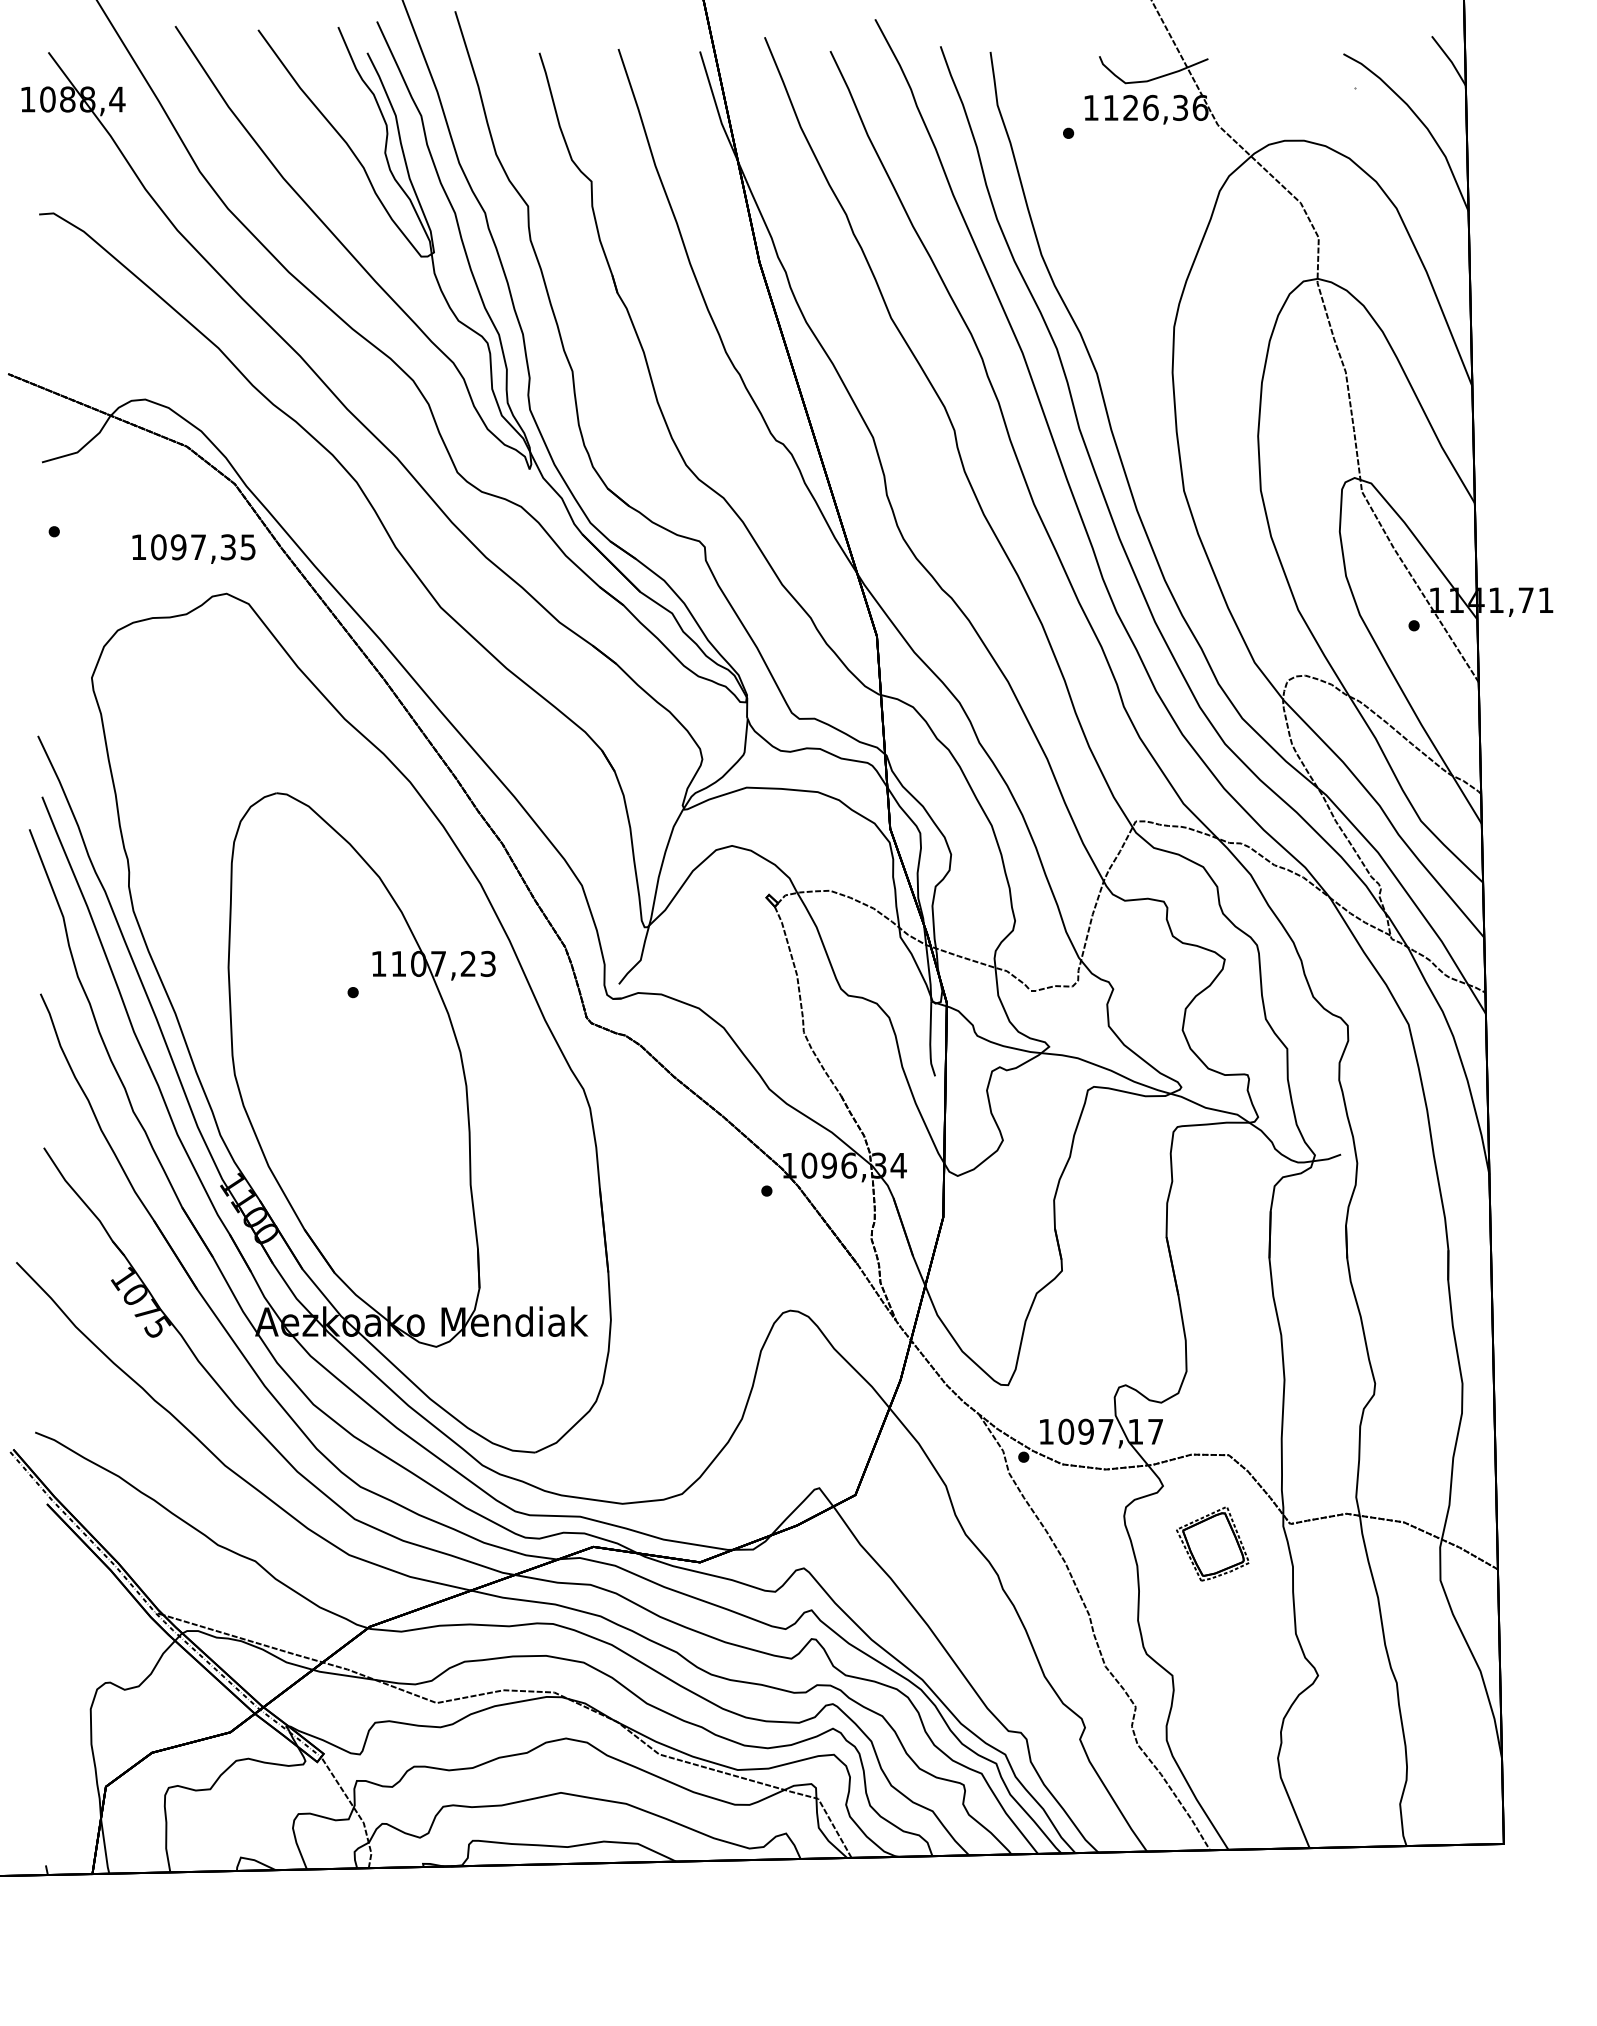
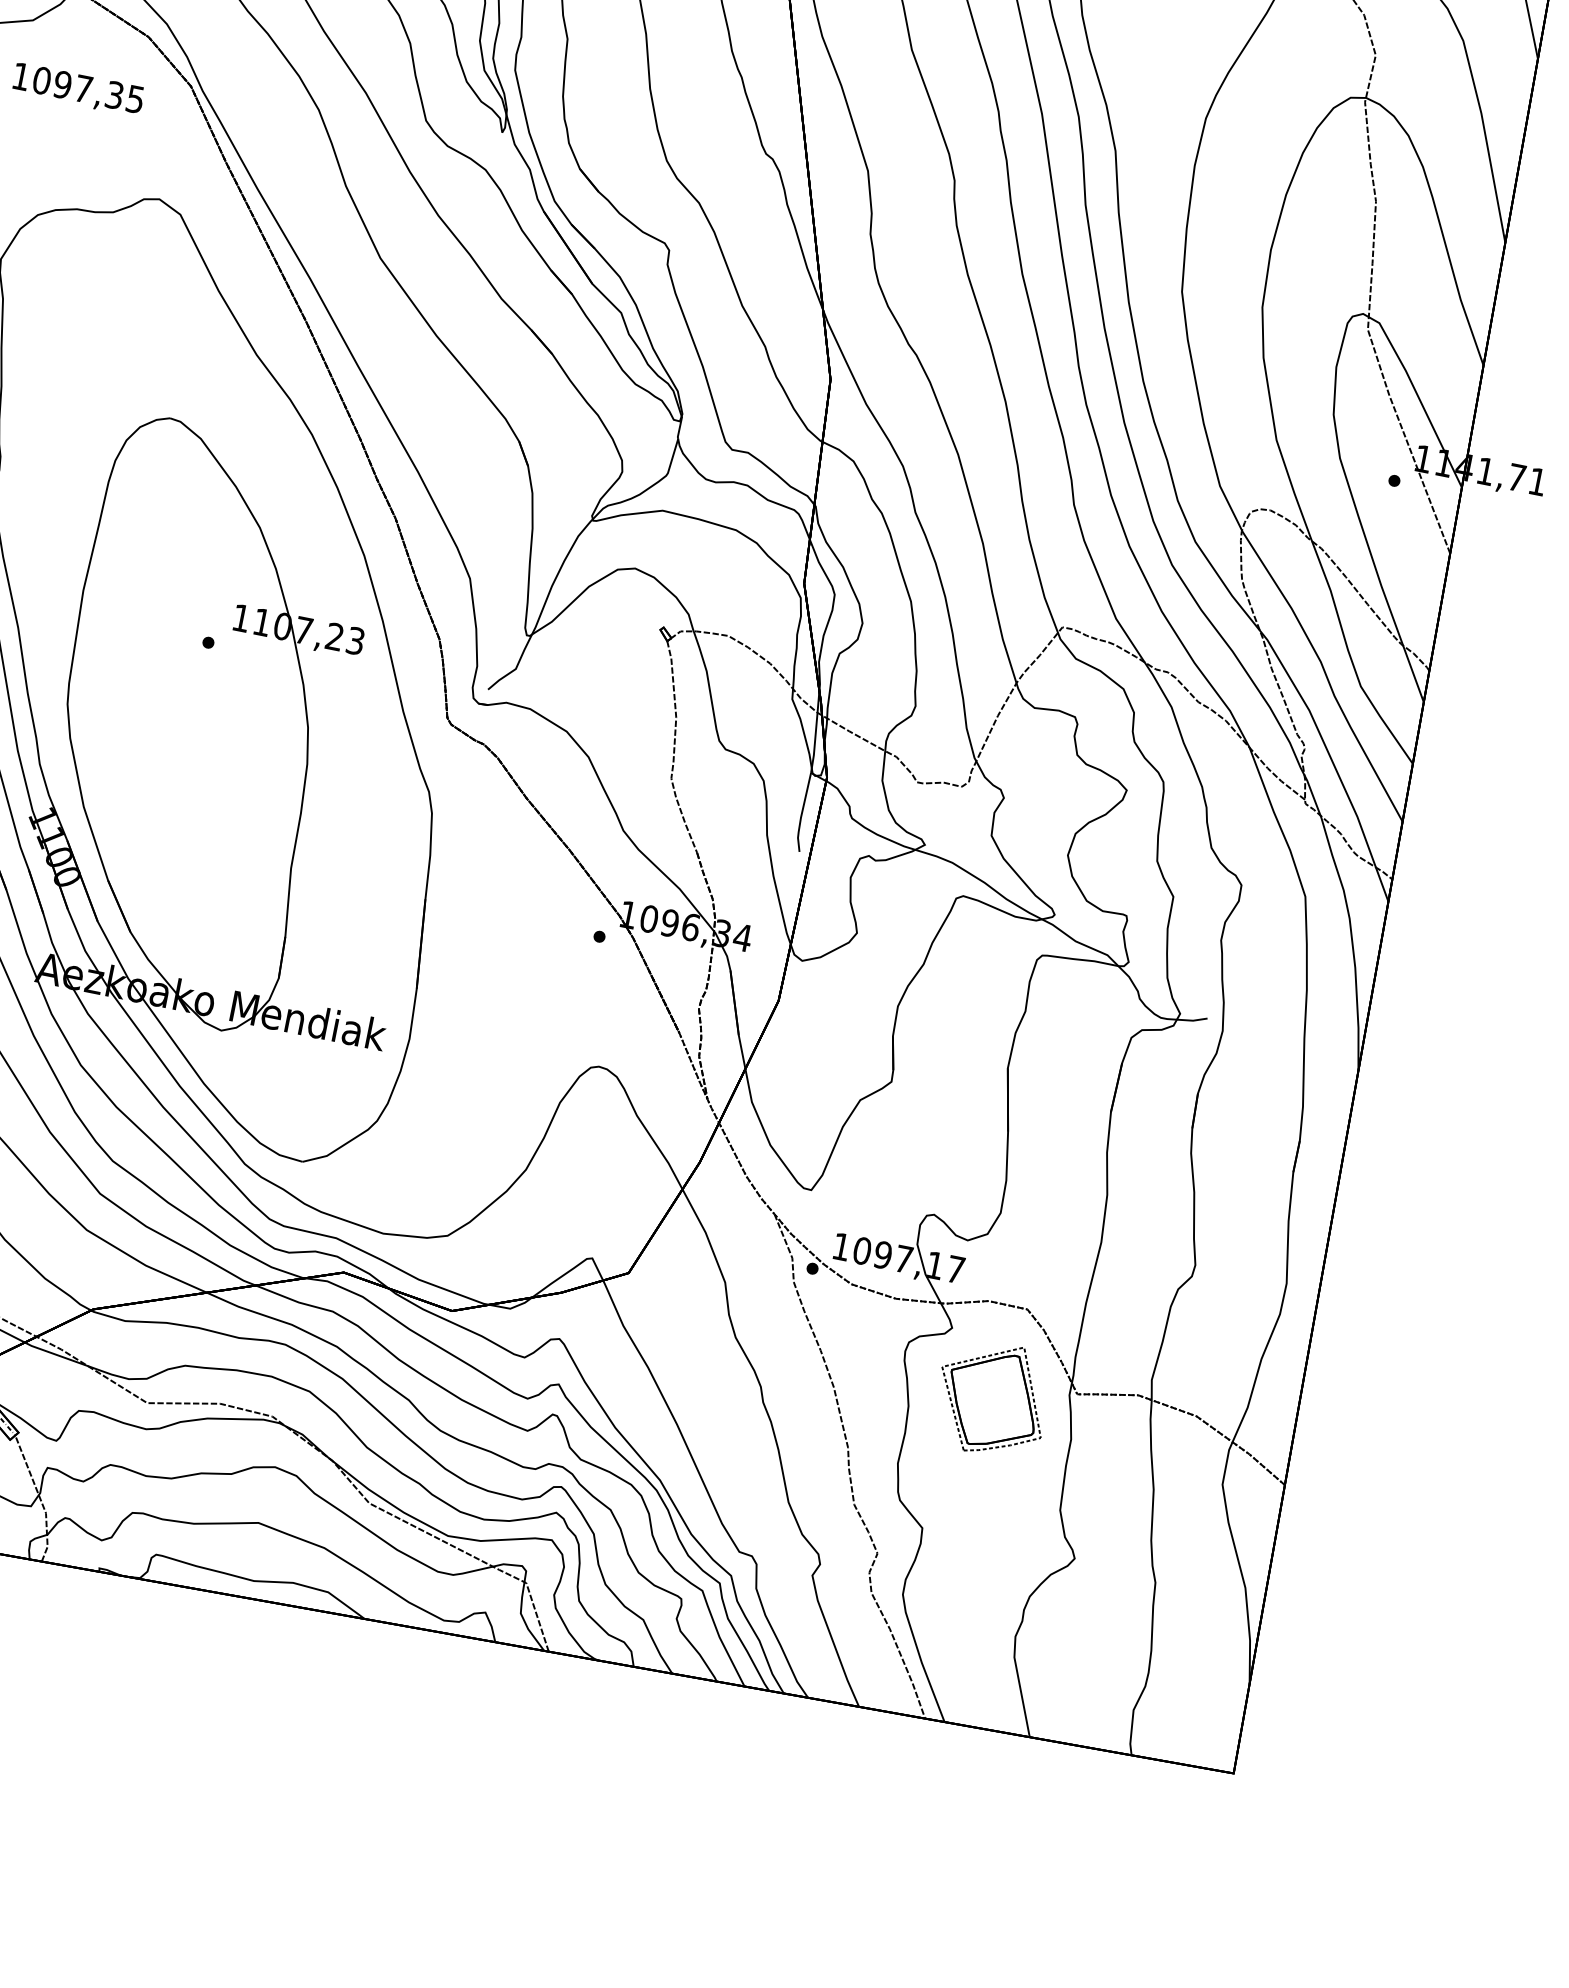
text: (193, 548) -> (78, 89), moved
part: (1212, 1543) -> (991, 1398), size x1.43

